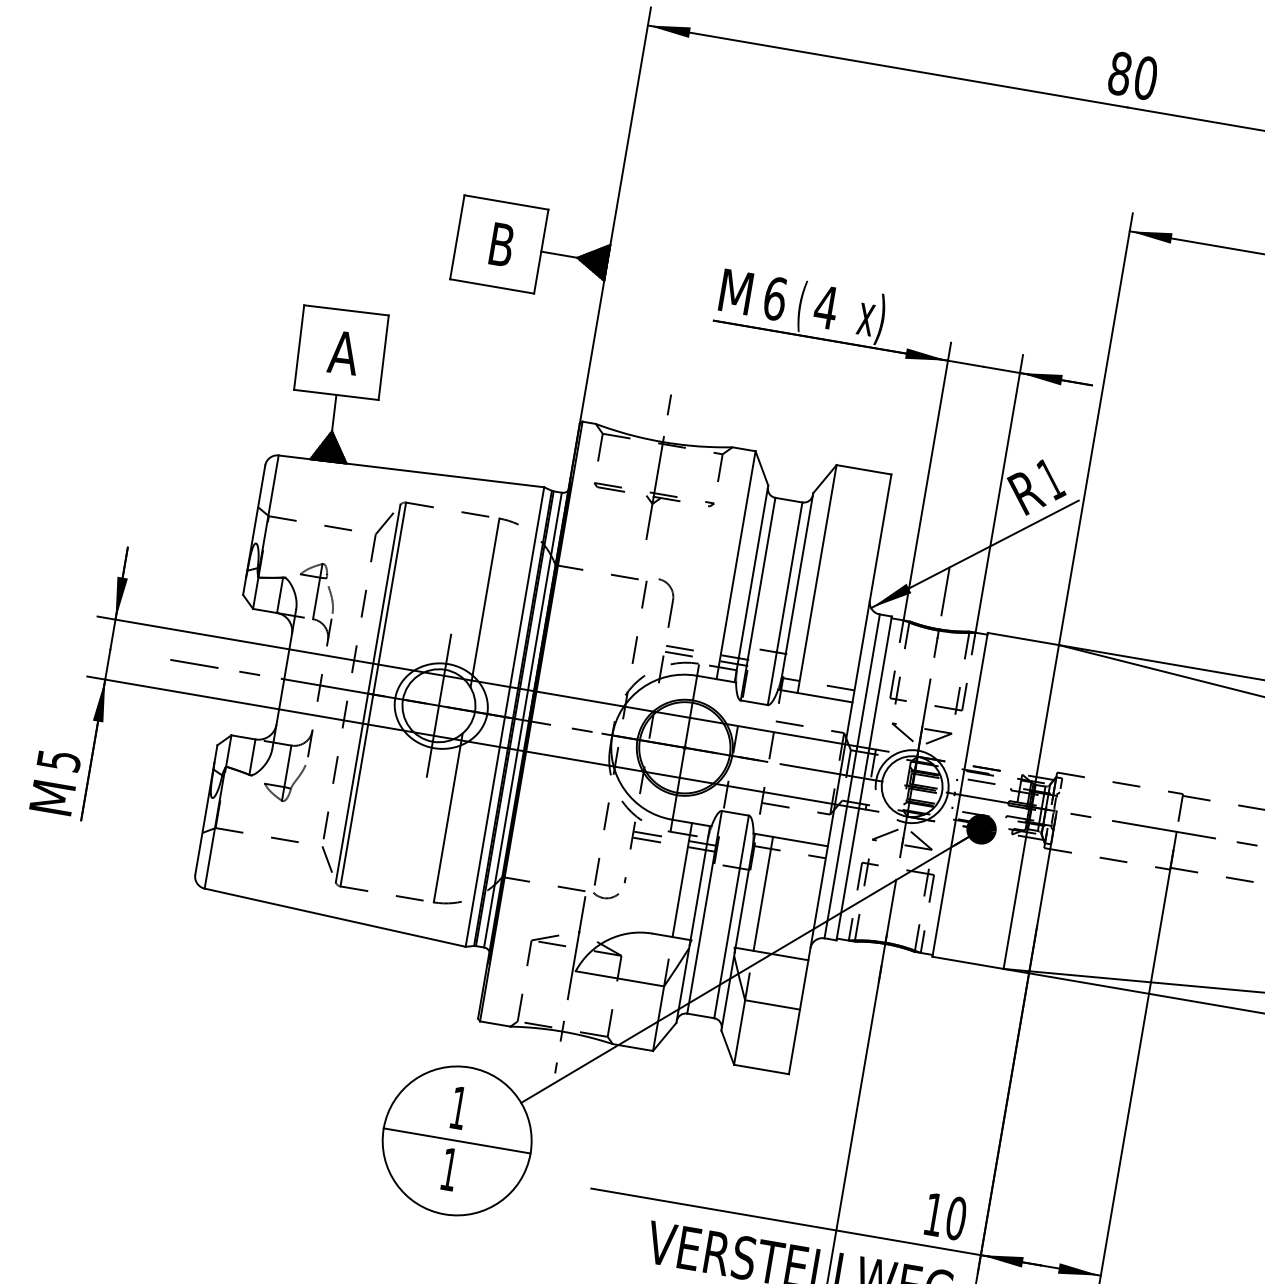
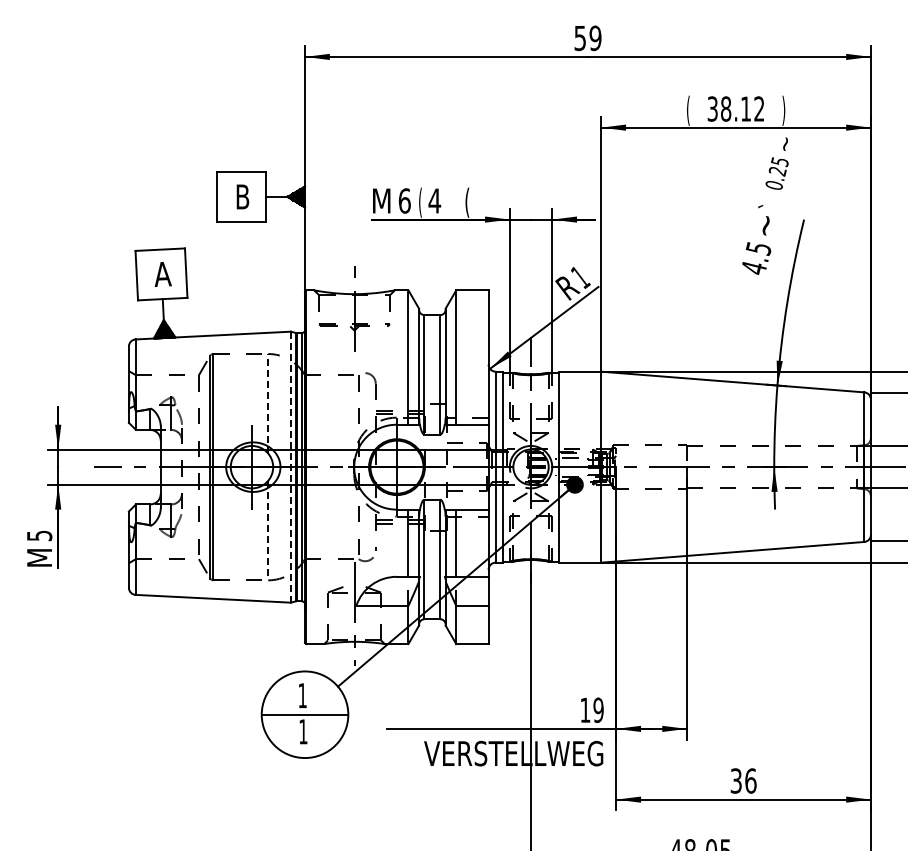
text: (1132, 76) -> (587, 38), 80 -> 59
text: (870, 317) -> (461, 202), x) -> (
line: (485, 602) -> (268, 403), solid -> dashed
line: (504, 715) -> (290, 466), solid -> dashed
line: (448, 817) -> (268, 530), solid -> dashed
text: (956, 1218) -> (598, 710), 10 -> 19

